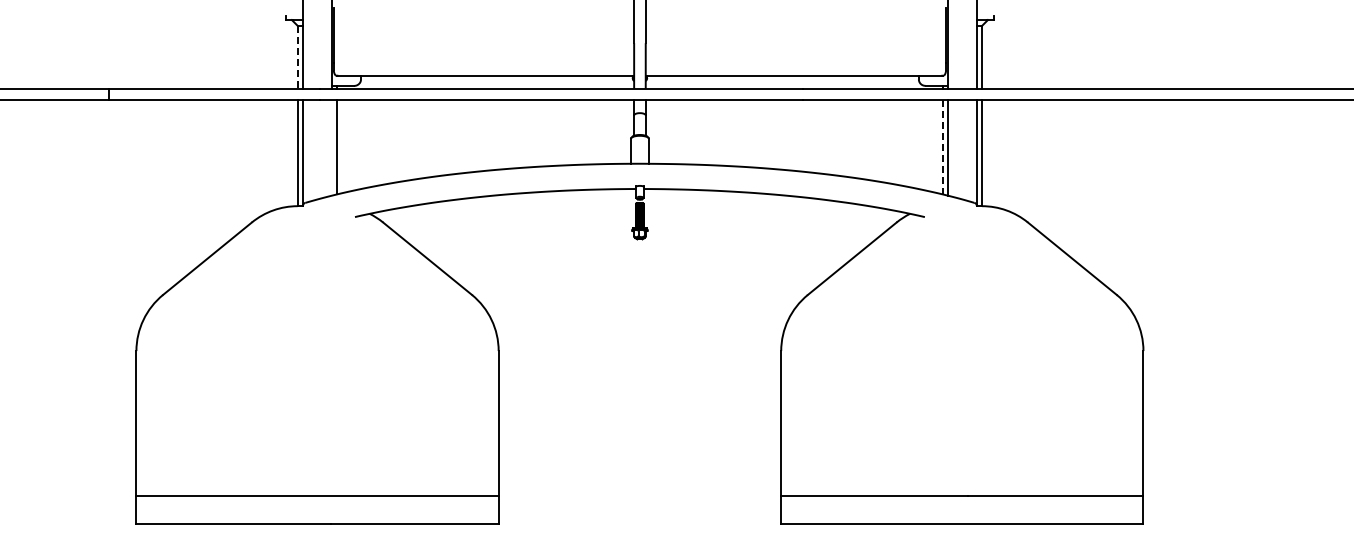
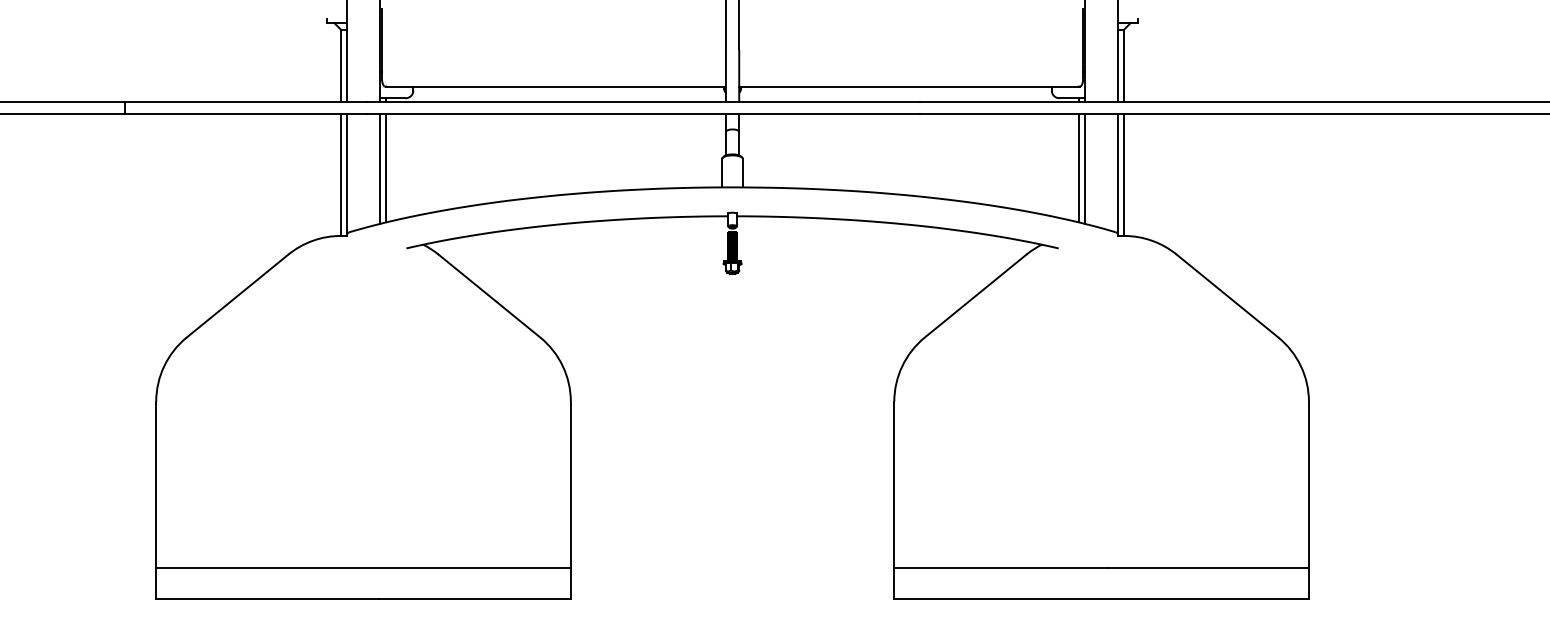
line: (297, 57) -> (340, 65), dashed -> solid
line: (332, 147) -> (380, 168), added
line: (942, 147) -> (1078, 168), dashed -> solid

